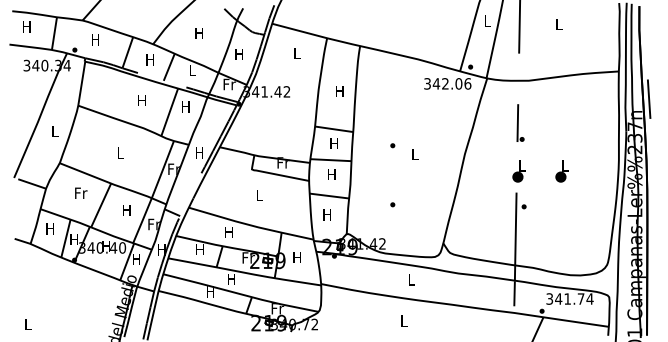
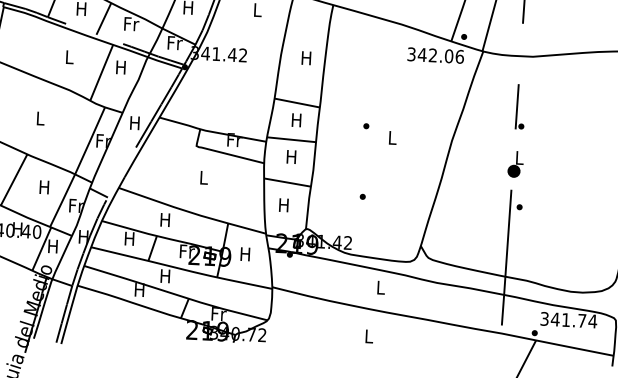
text: (192, 70) -> (131, 24), L -> Fr
text: (141, 100) -> (68, 56), H -> L
part: (561, 171) -> (566, 167), removed

